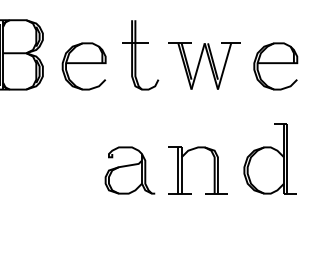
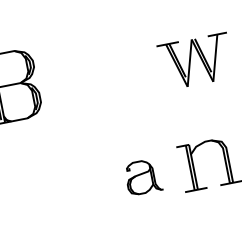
part: (140, 55) -> (131, 63), removed
part: (83, 66) -> (78, 85), removed
part: (129, 170) -> (142, 177), size x0.7

